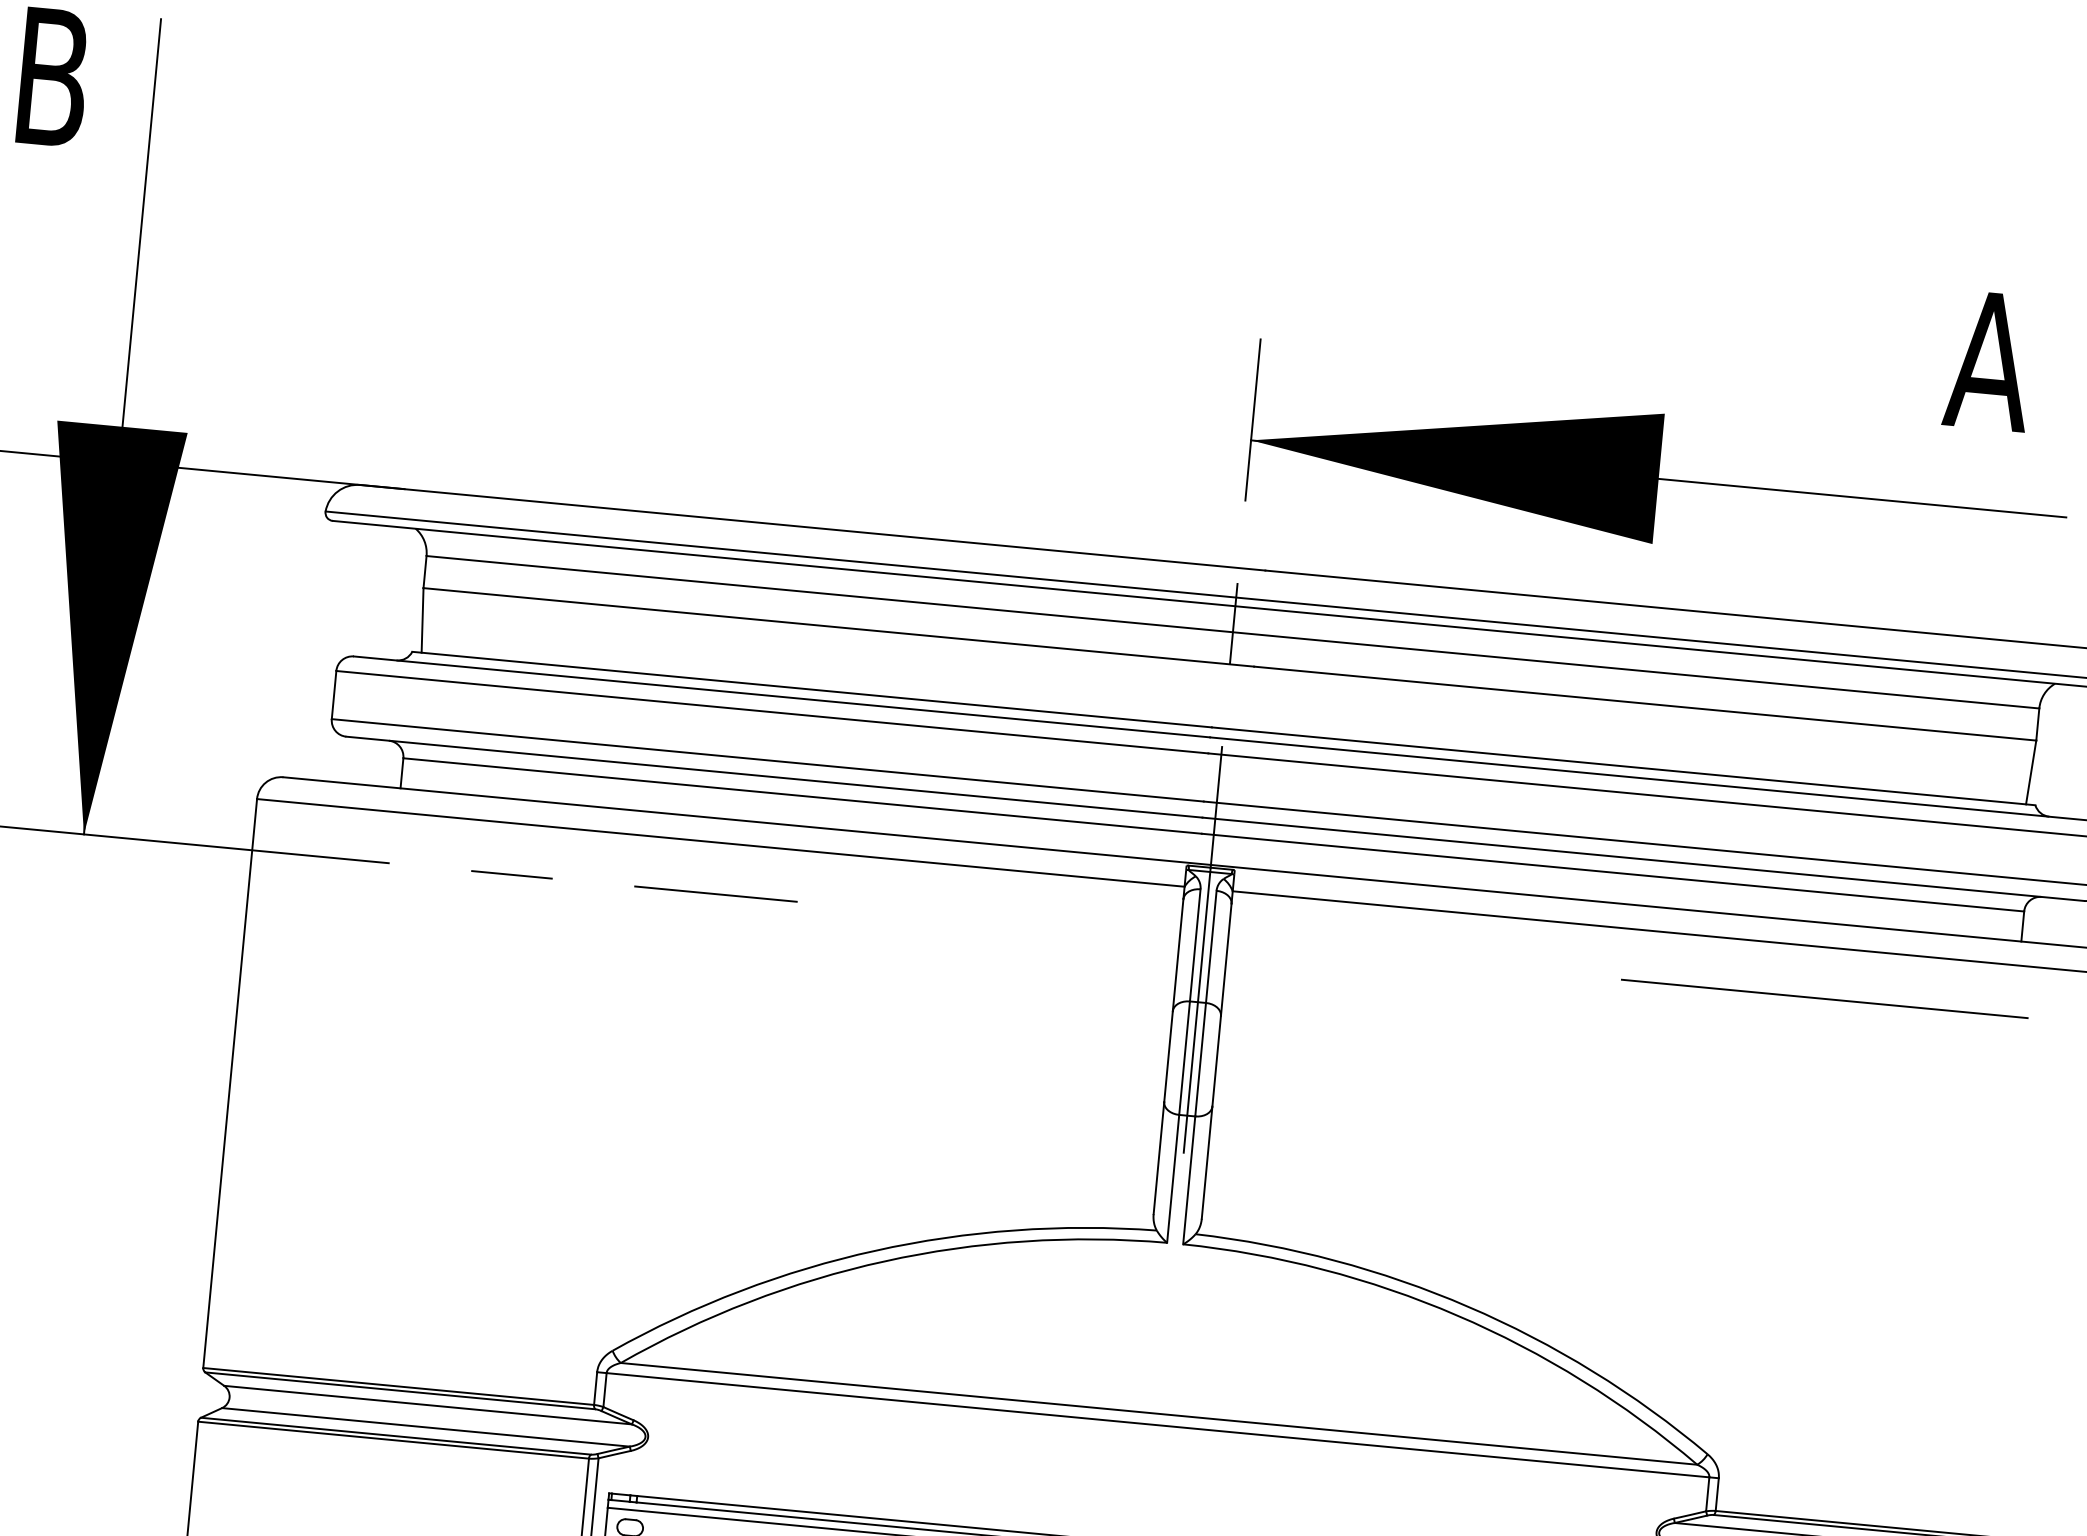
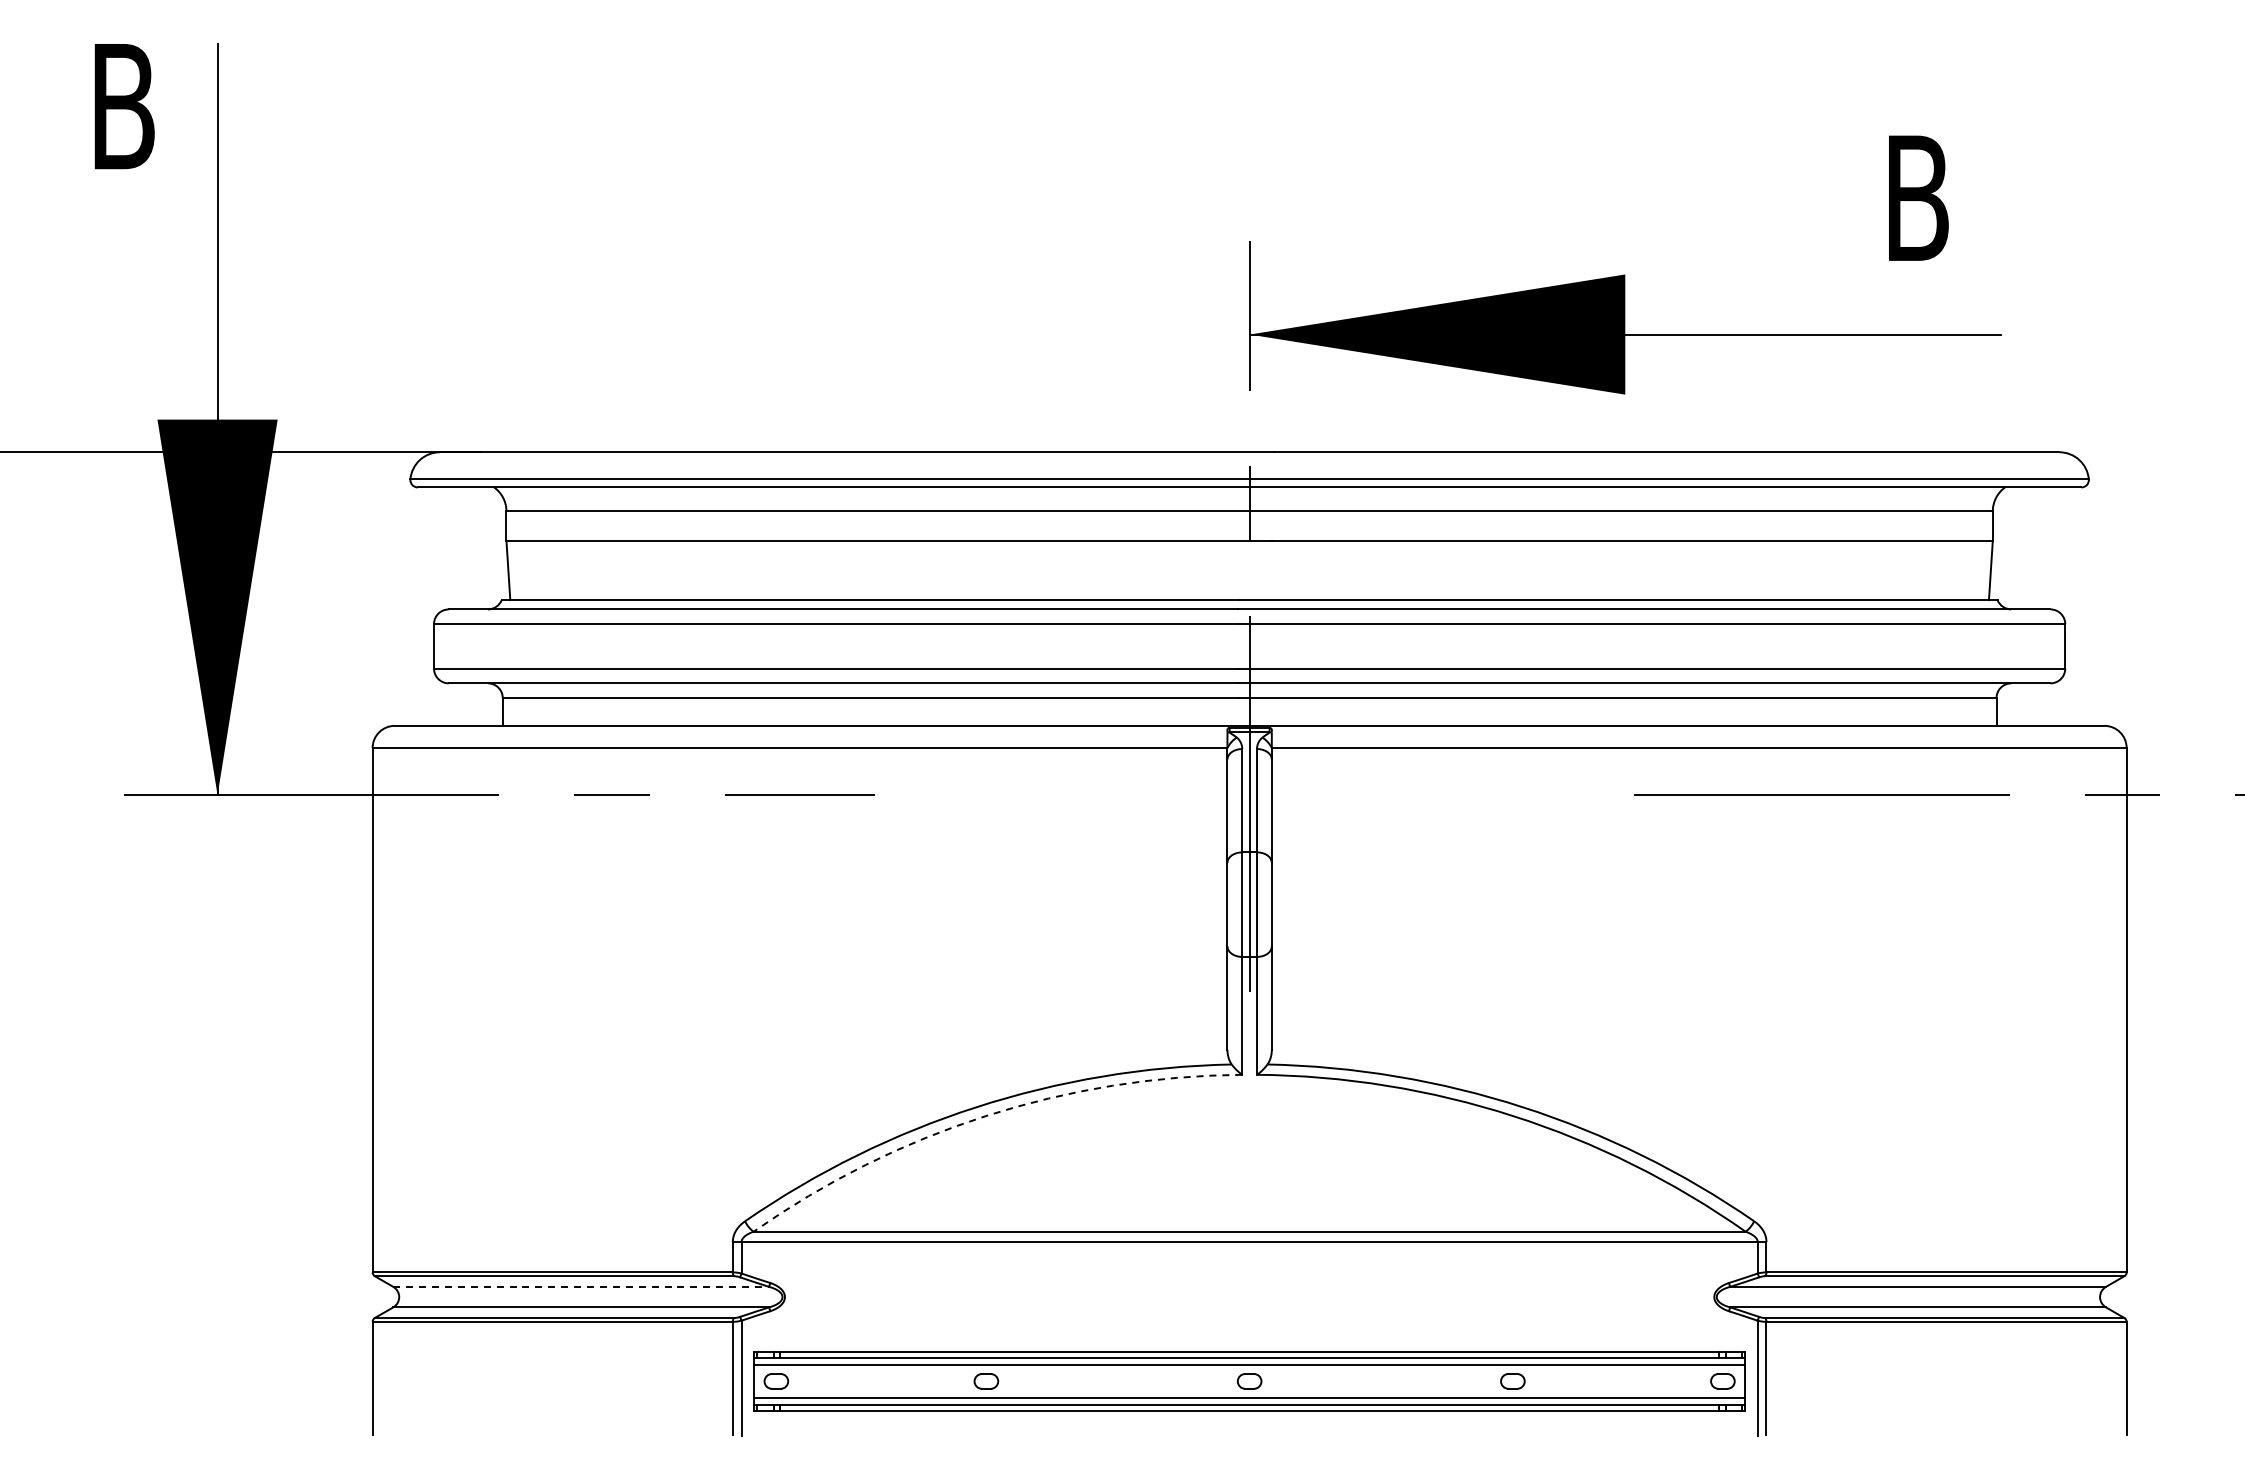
text: (1988, 360) -> (1916, 197), A -> B
arc: (884, 1261) -> (985, 1116), solid -> dashed
line: (428, 1404) -> (581, 1286), solid -> dashed

